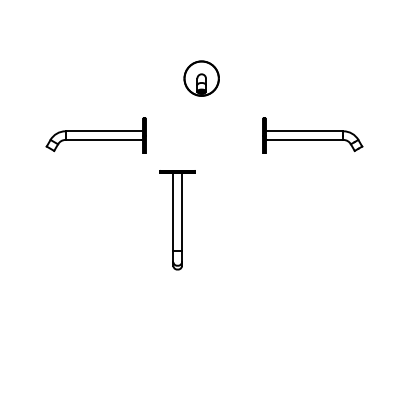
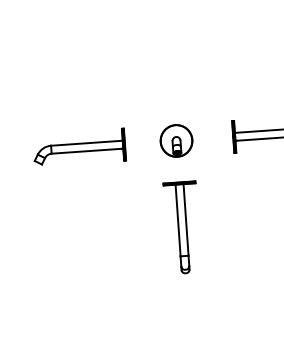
part: (201, 78) -> (176, 140), moved
part: (177, 220) -> (182, 228), moved

